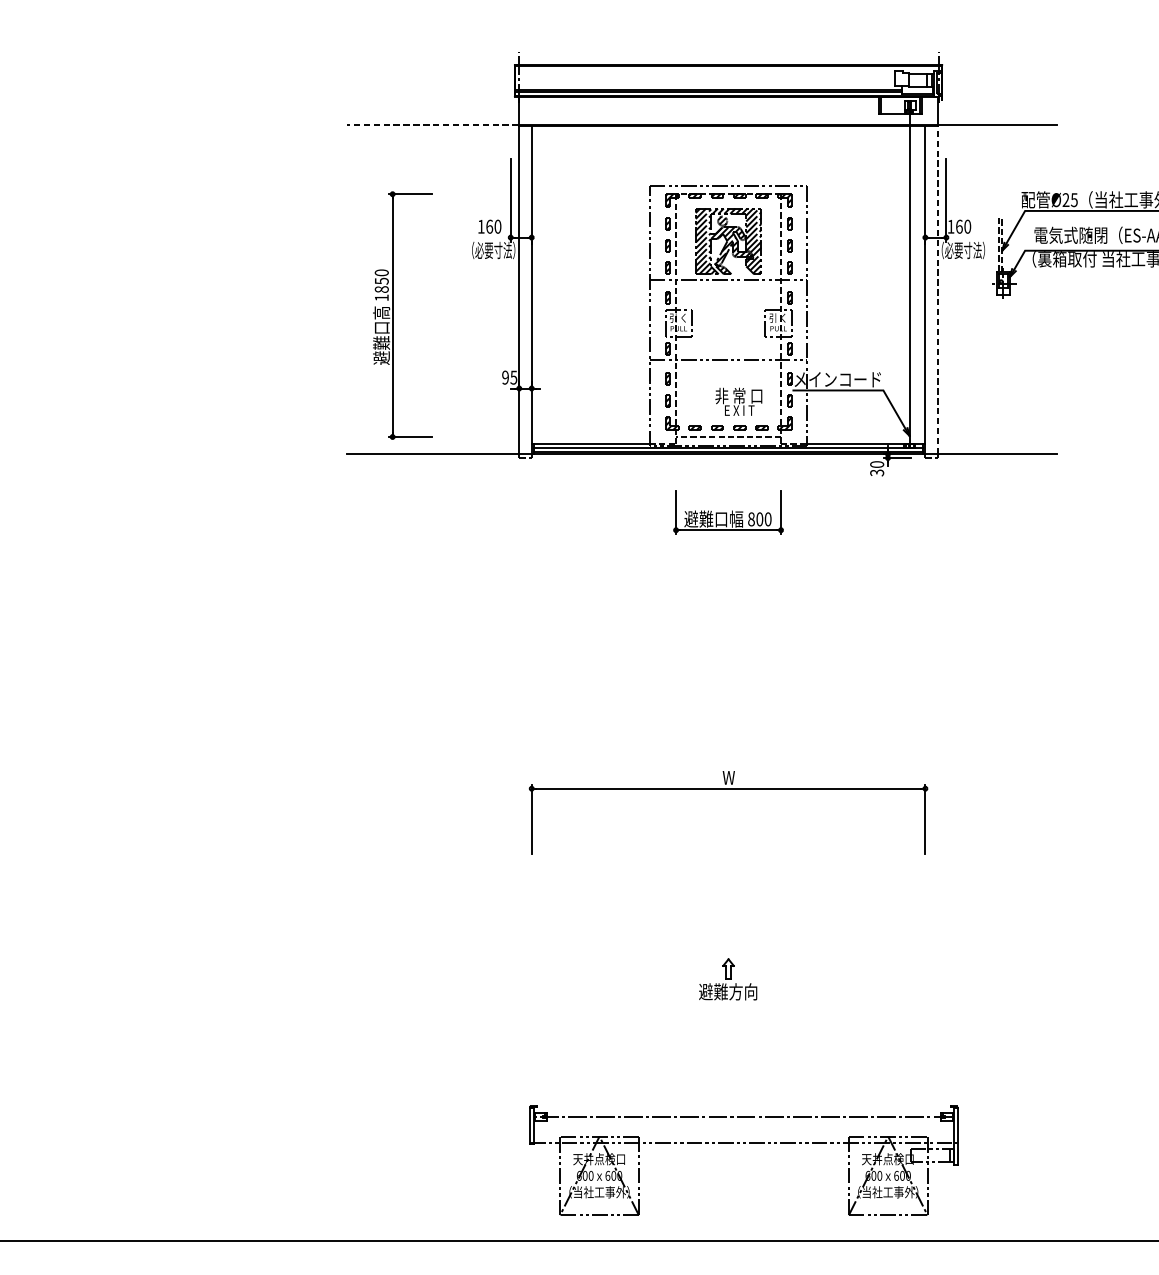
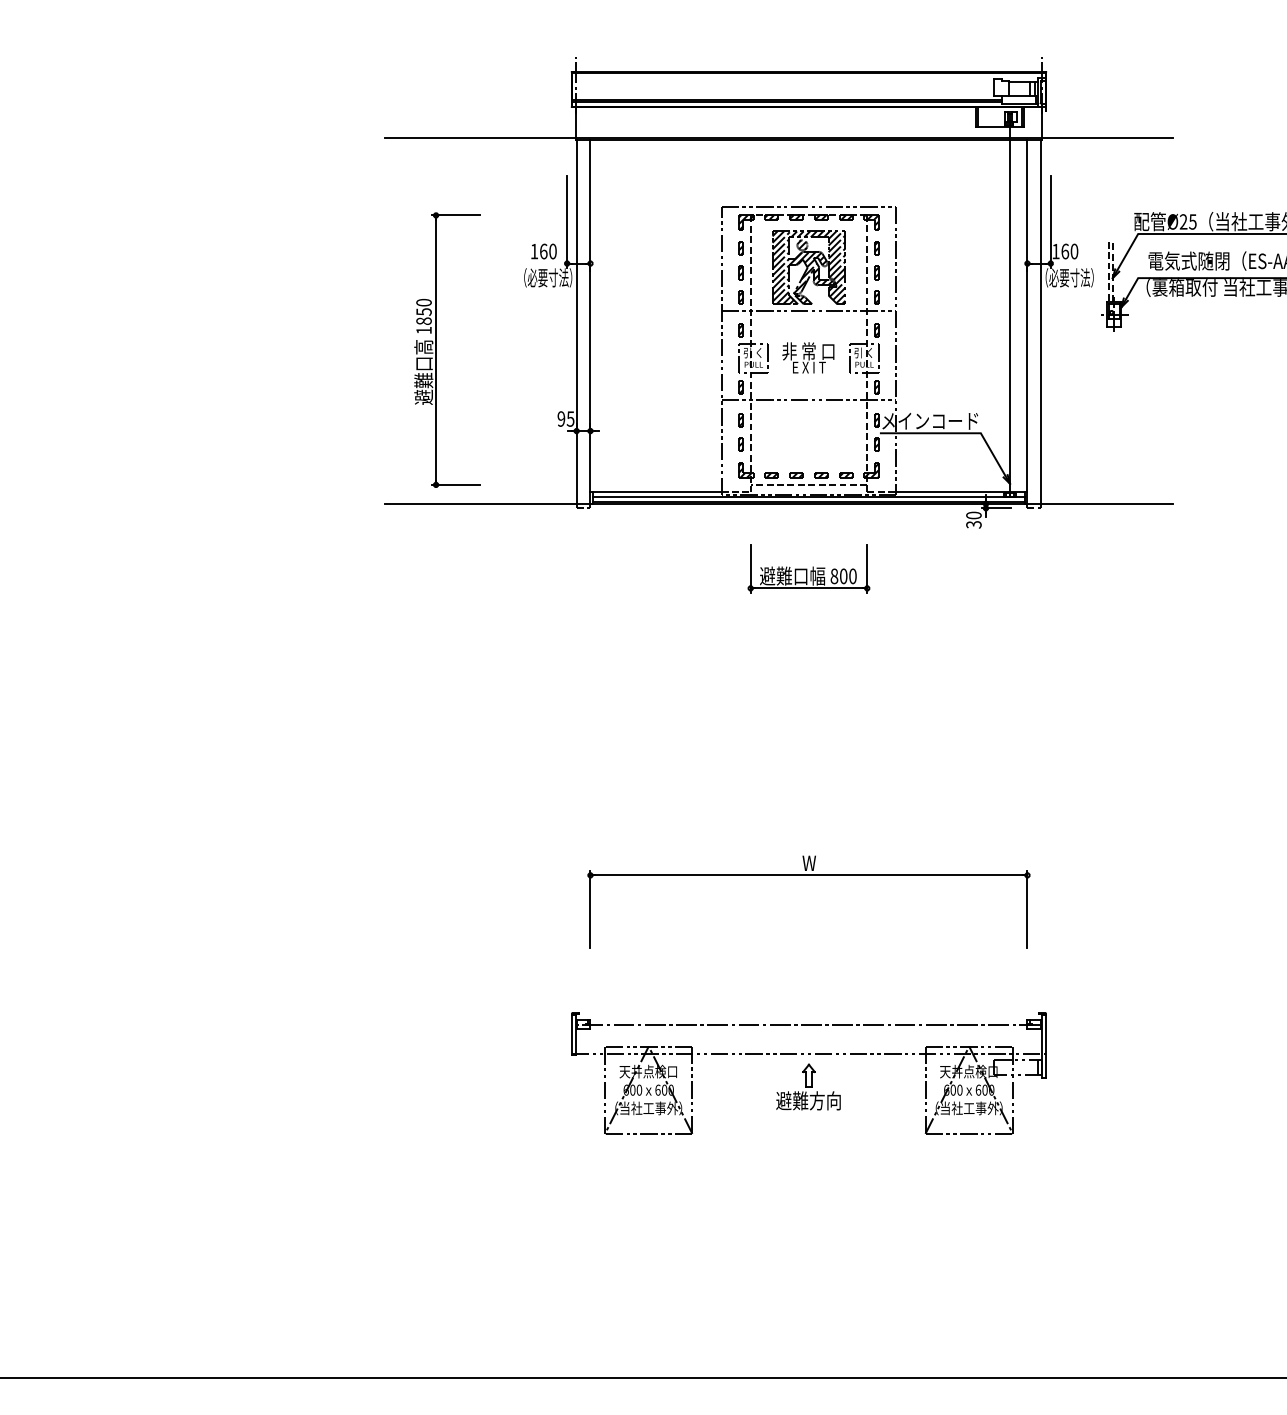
line: (432, 124) -> (480, 138), dashed -> solid
line: (938, 289) -> (1041, 321), dashed -> solid
text: (738, 401) -> (808, 357), moved
part: (743, 1143) -> (808, 1054), moved

